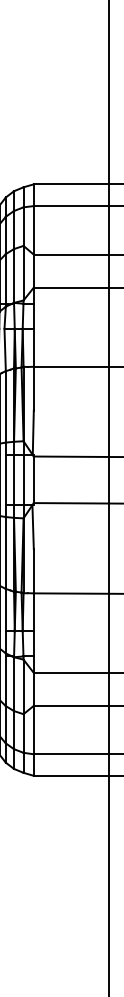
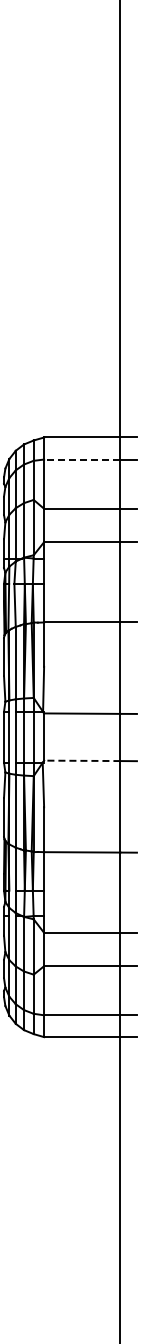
line: (70, 206) -> (81, 459), solid -> dashed
line: (70, 502) -> (81, 760), solid -> dashed

